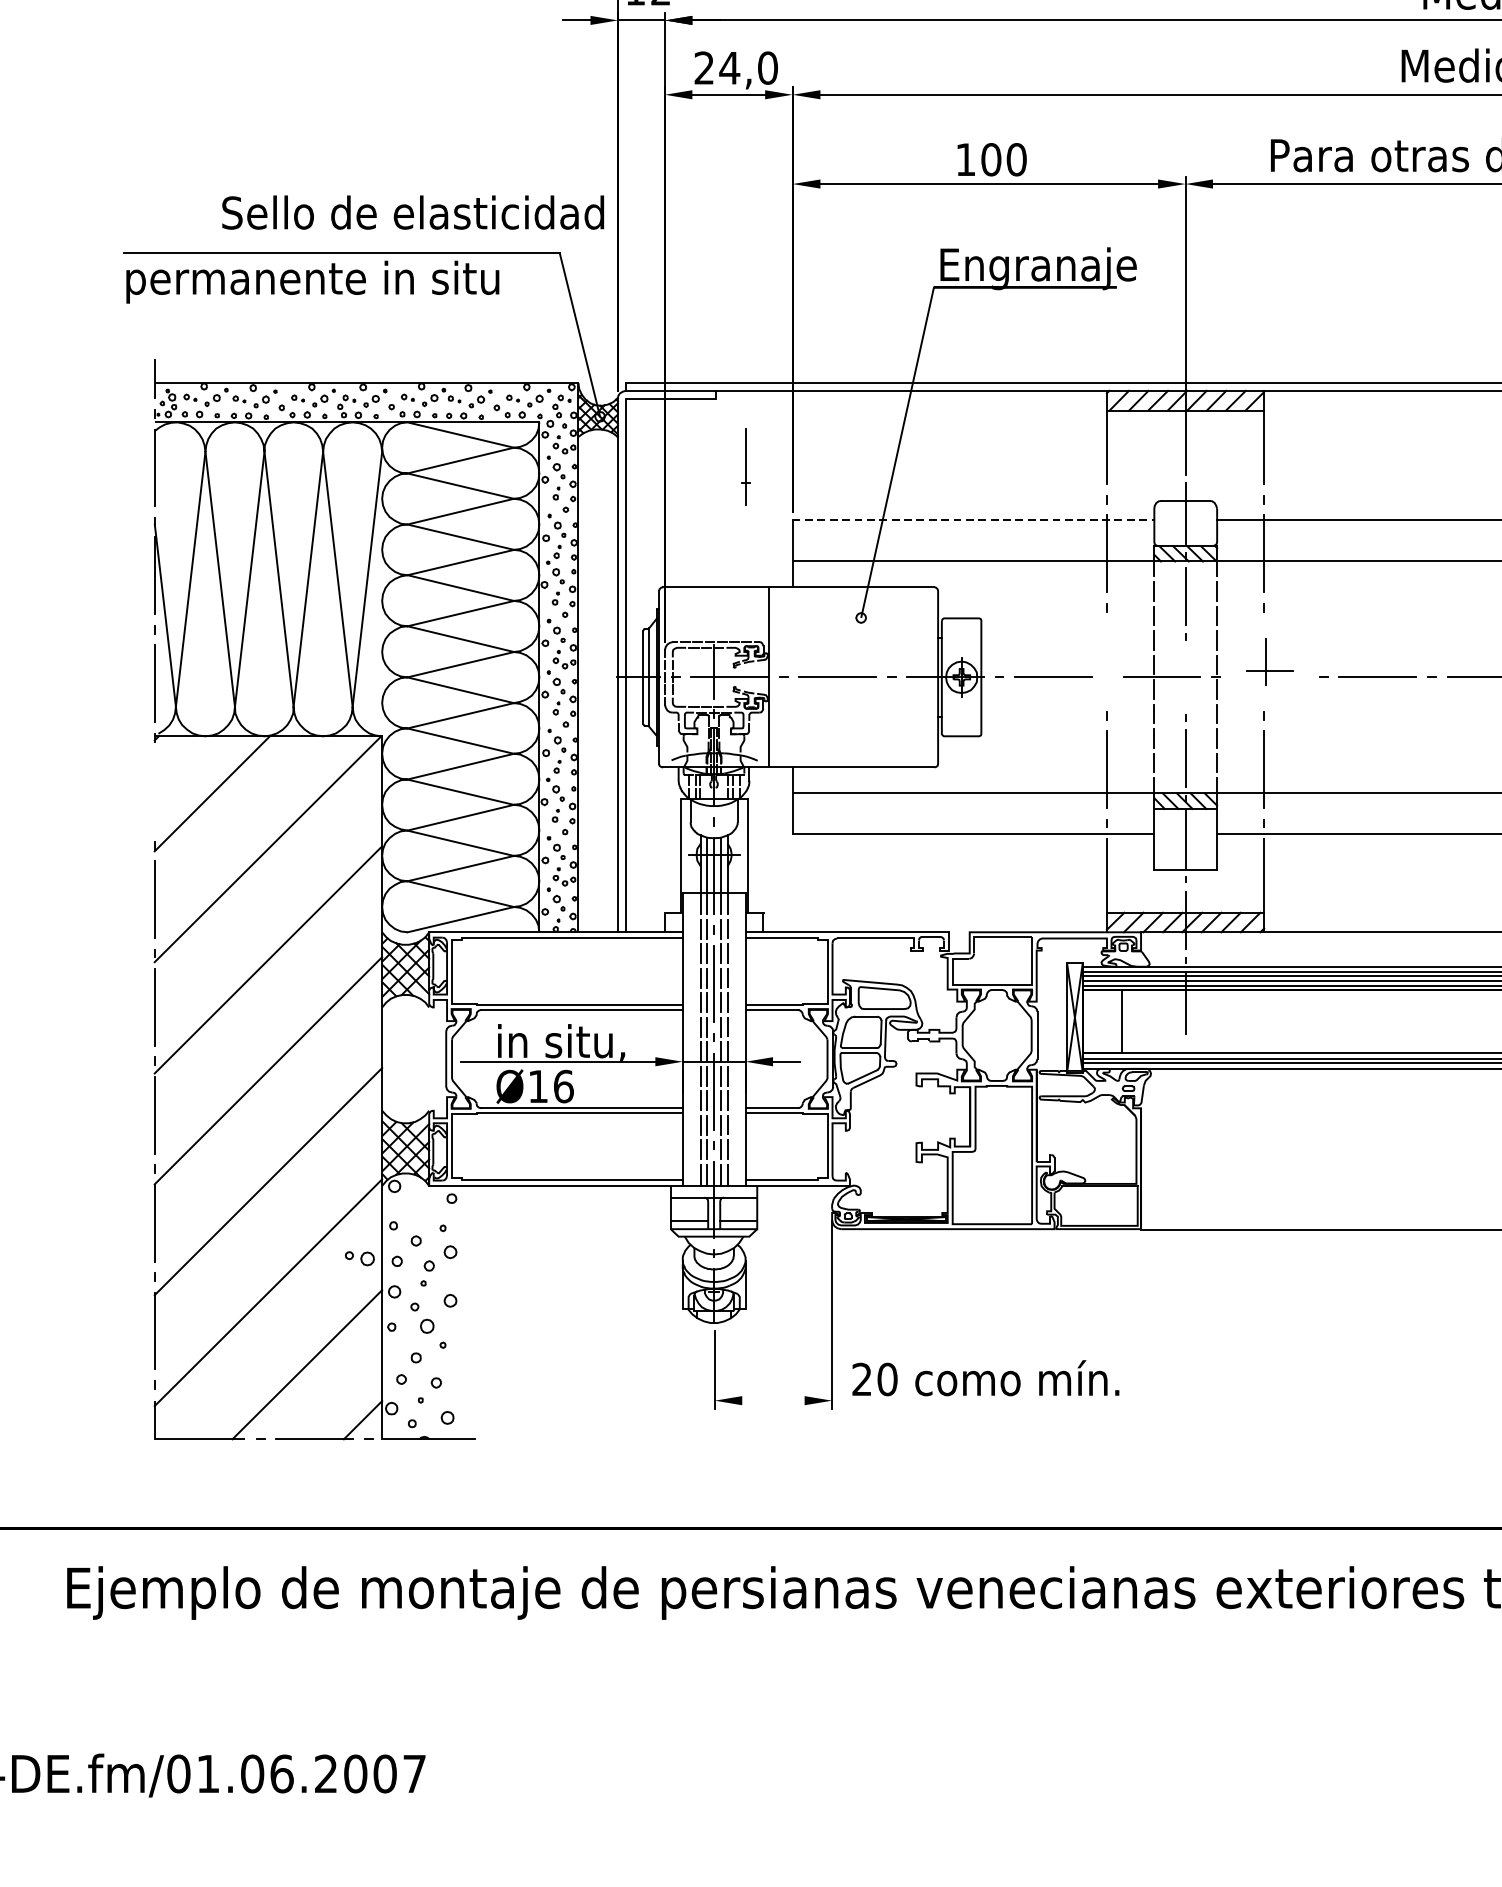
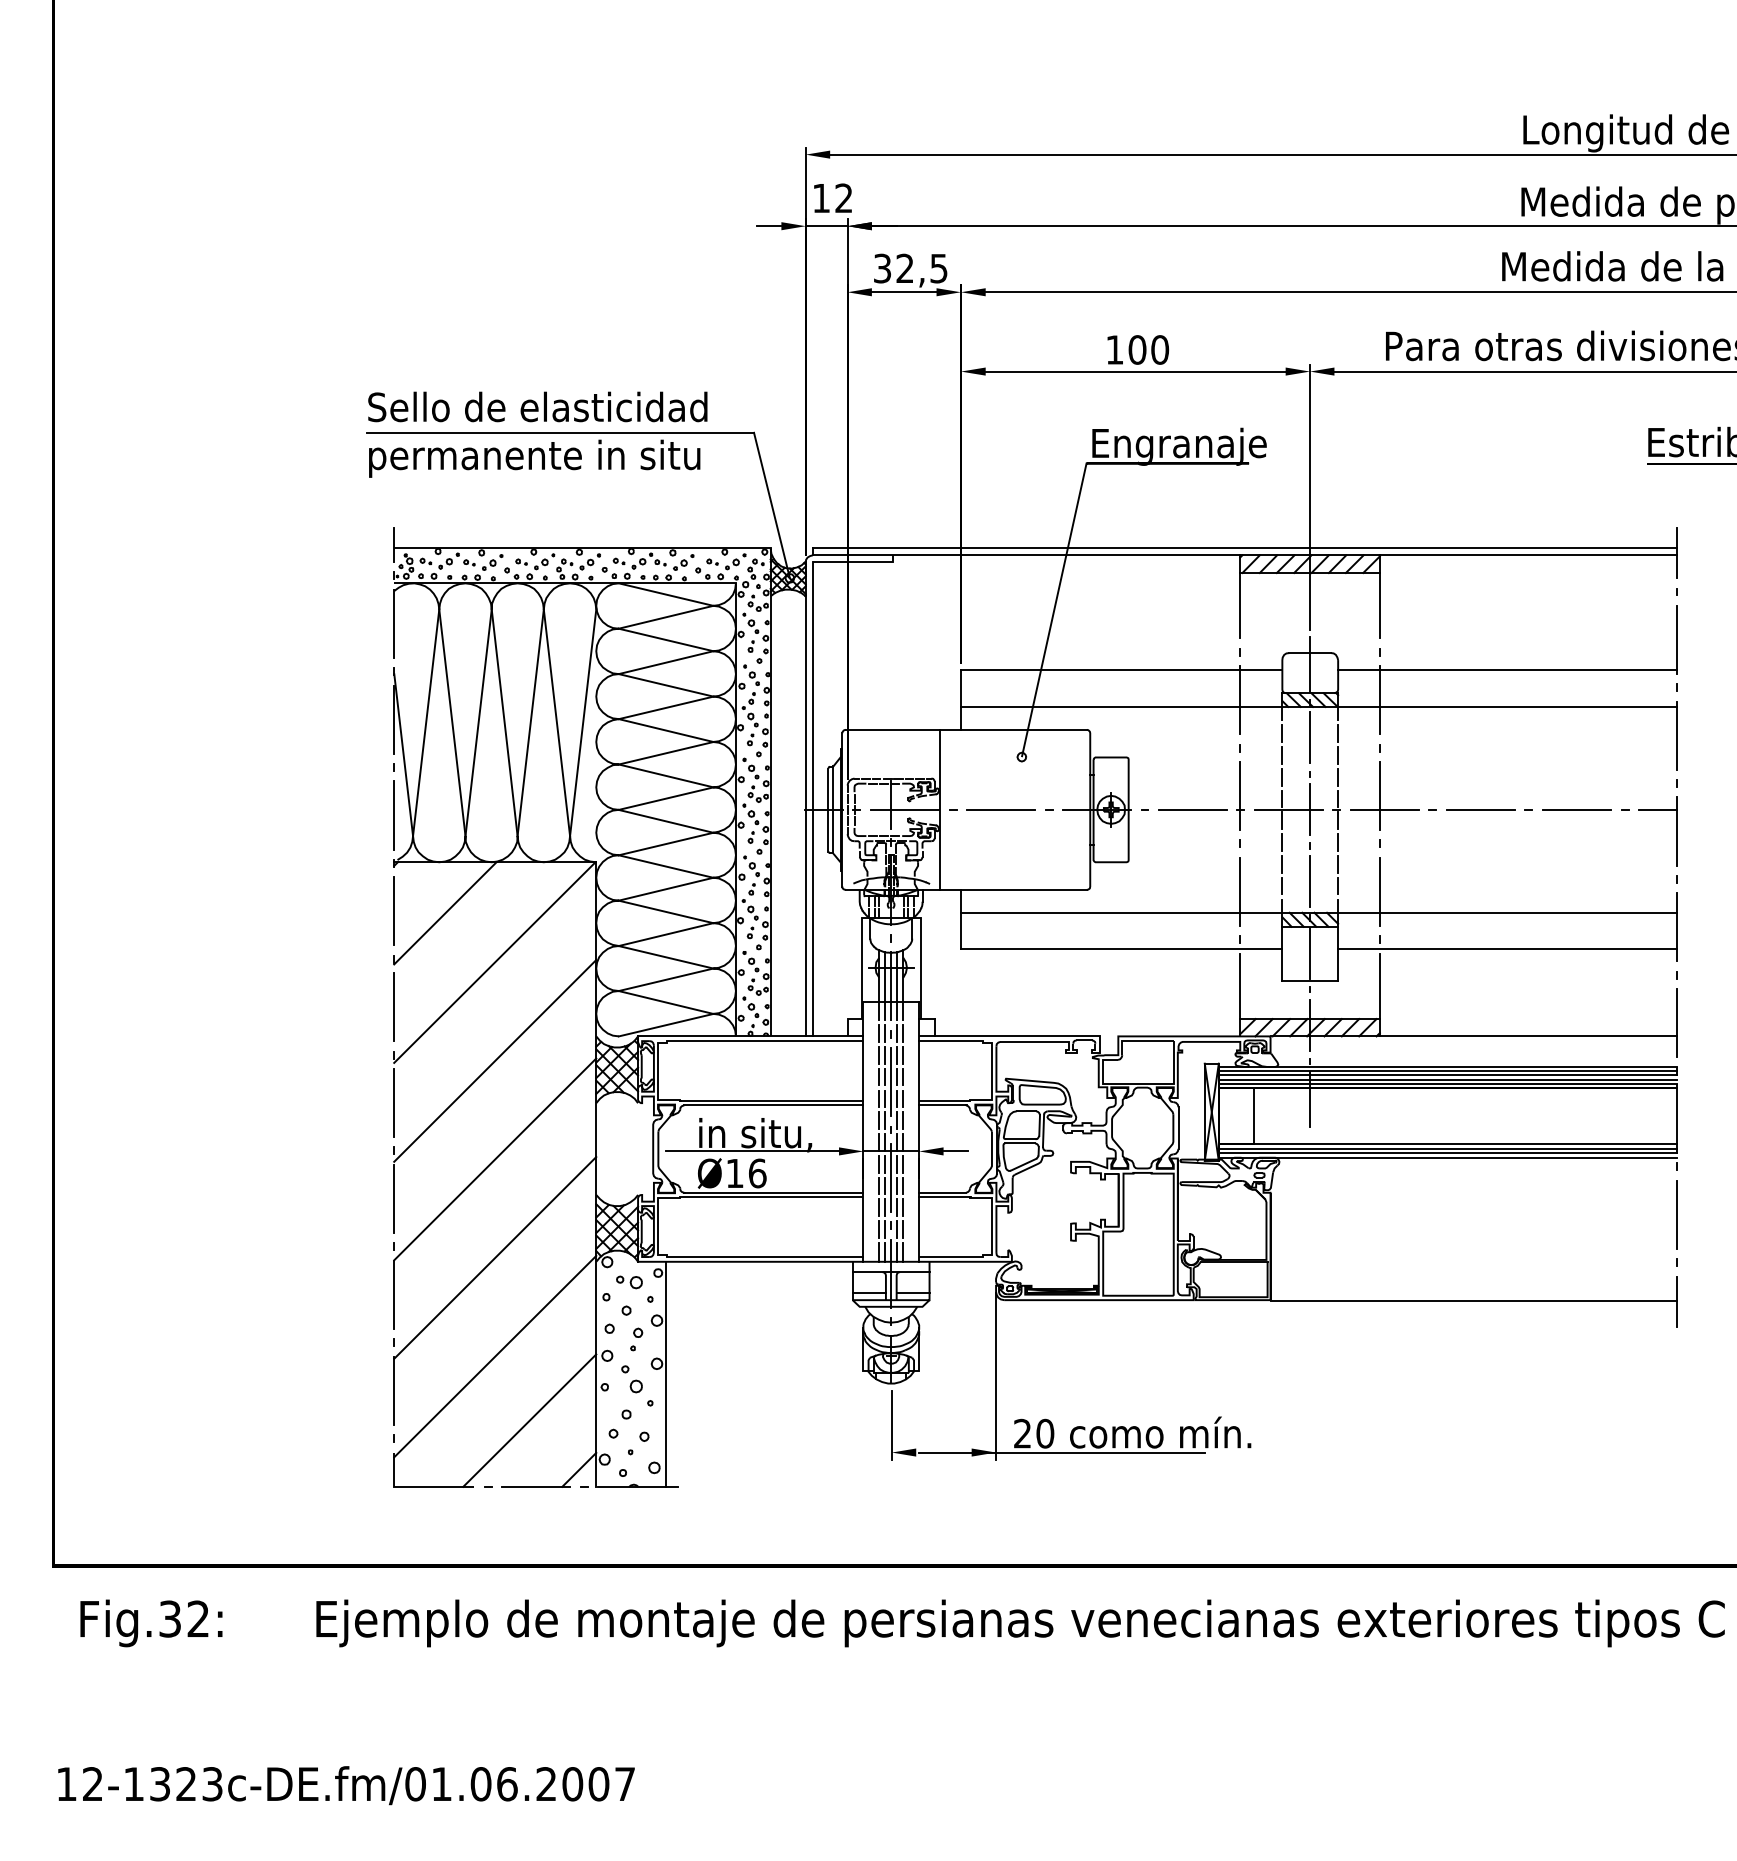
text: (735, 68) -> (910, 268), 24,0 -> 32,5
text: (412, 212) -> (537, 406), moved
part: (745, 466) -> (1240, 795), moved
line: (973, 520) -> (1121, 670), dashed -> solid
part: (1269, 661) -> (1384, 795), size x1.67
line: (1186, 676) -> (1310, 809), added
line: (155, 791) -> (394, 911), added
part: (359, 1258) -> (629, 1282), moved
line: (461, 1311) -> (666, 1373), added
line: (905, 1400) -> (1061, 1452), added

